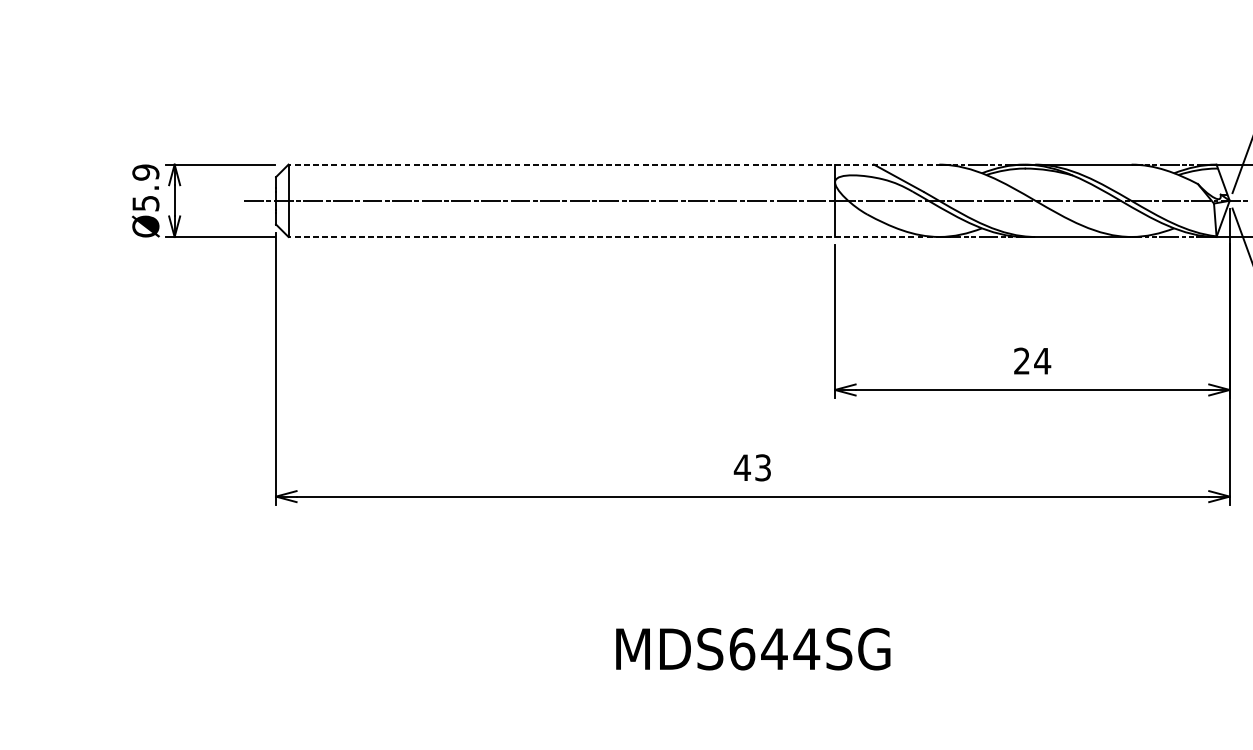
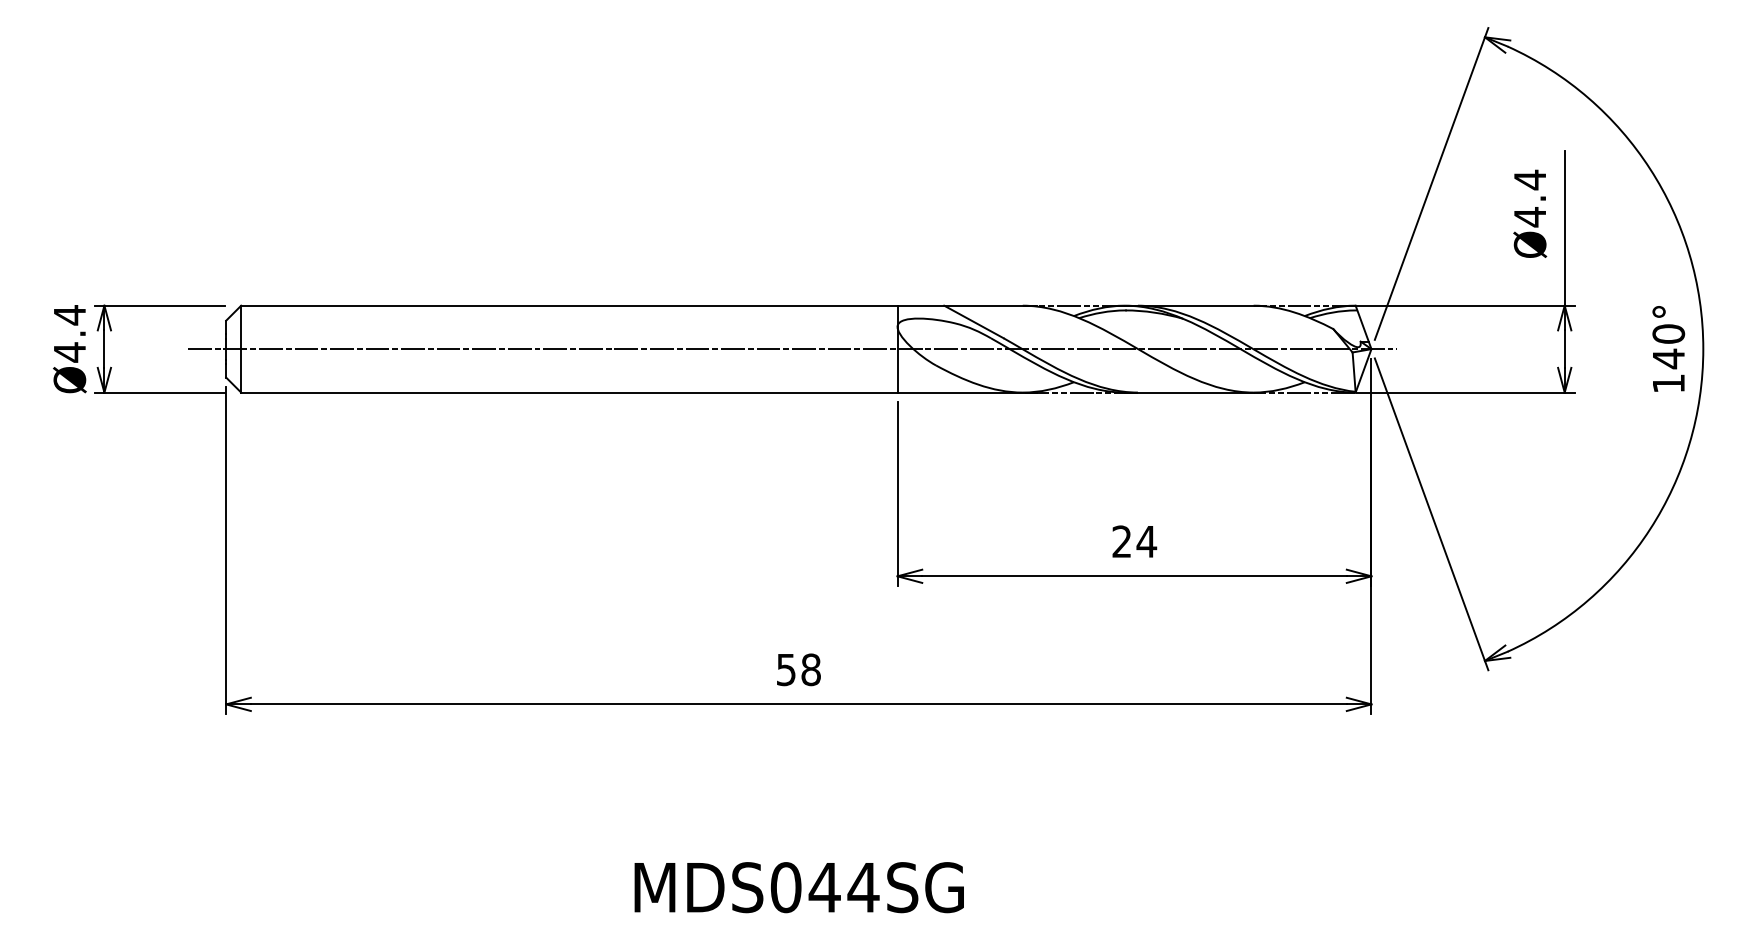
line: (619, 164) -> (638, 305), dashed -> solid
text: (145, 187) -> (69, 333), Ø5.9 -> Ø4.4
line: (619, 236) -> (638, 392), dashed -> solid
text: (752, 467) -> (798, 669), 43 -> 58
text: (741, 649) -> (785, 887), MDS644SG -> MDS044SG

